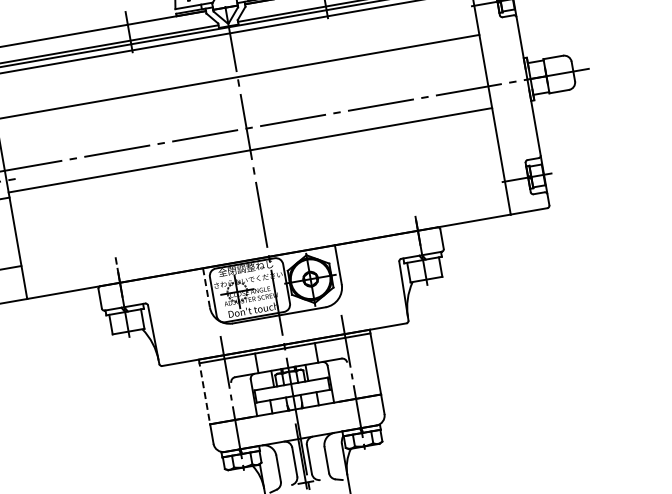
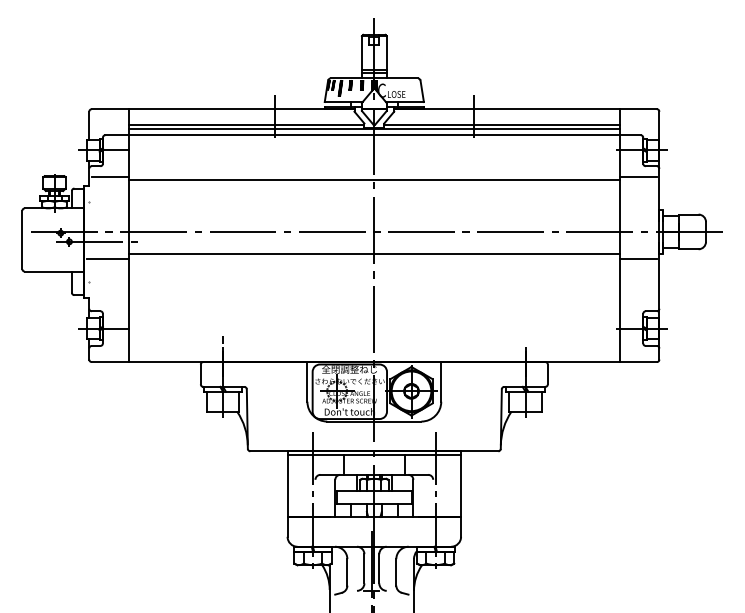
line: (496, 29) -> (637, 177), added
line: (510, 110) -> (637, 259), added
line: (206, 287) -> (307, 381), dashed -> solid
line: (204, 392) -> (287, 484), dashed -> solid

